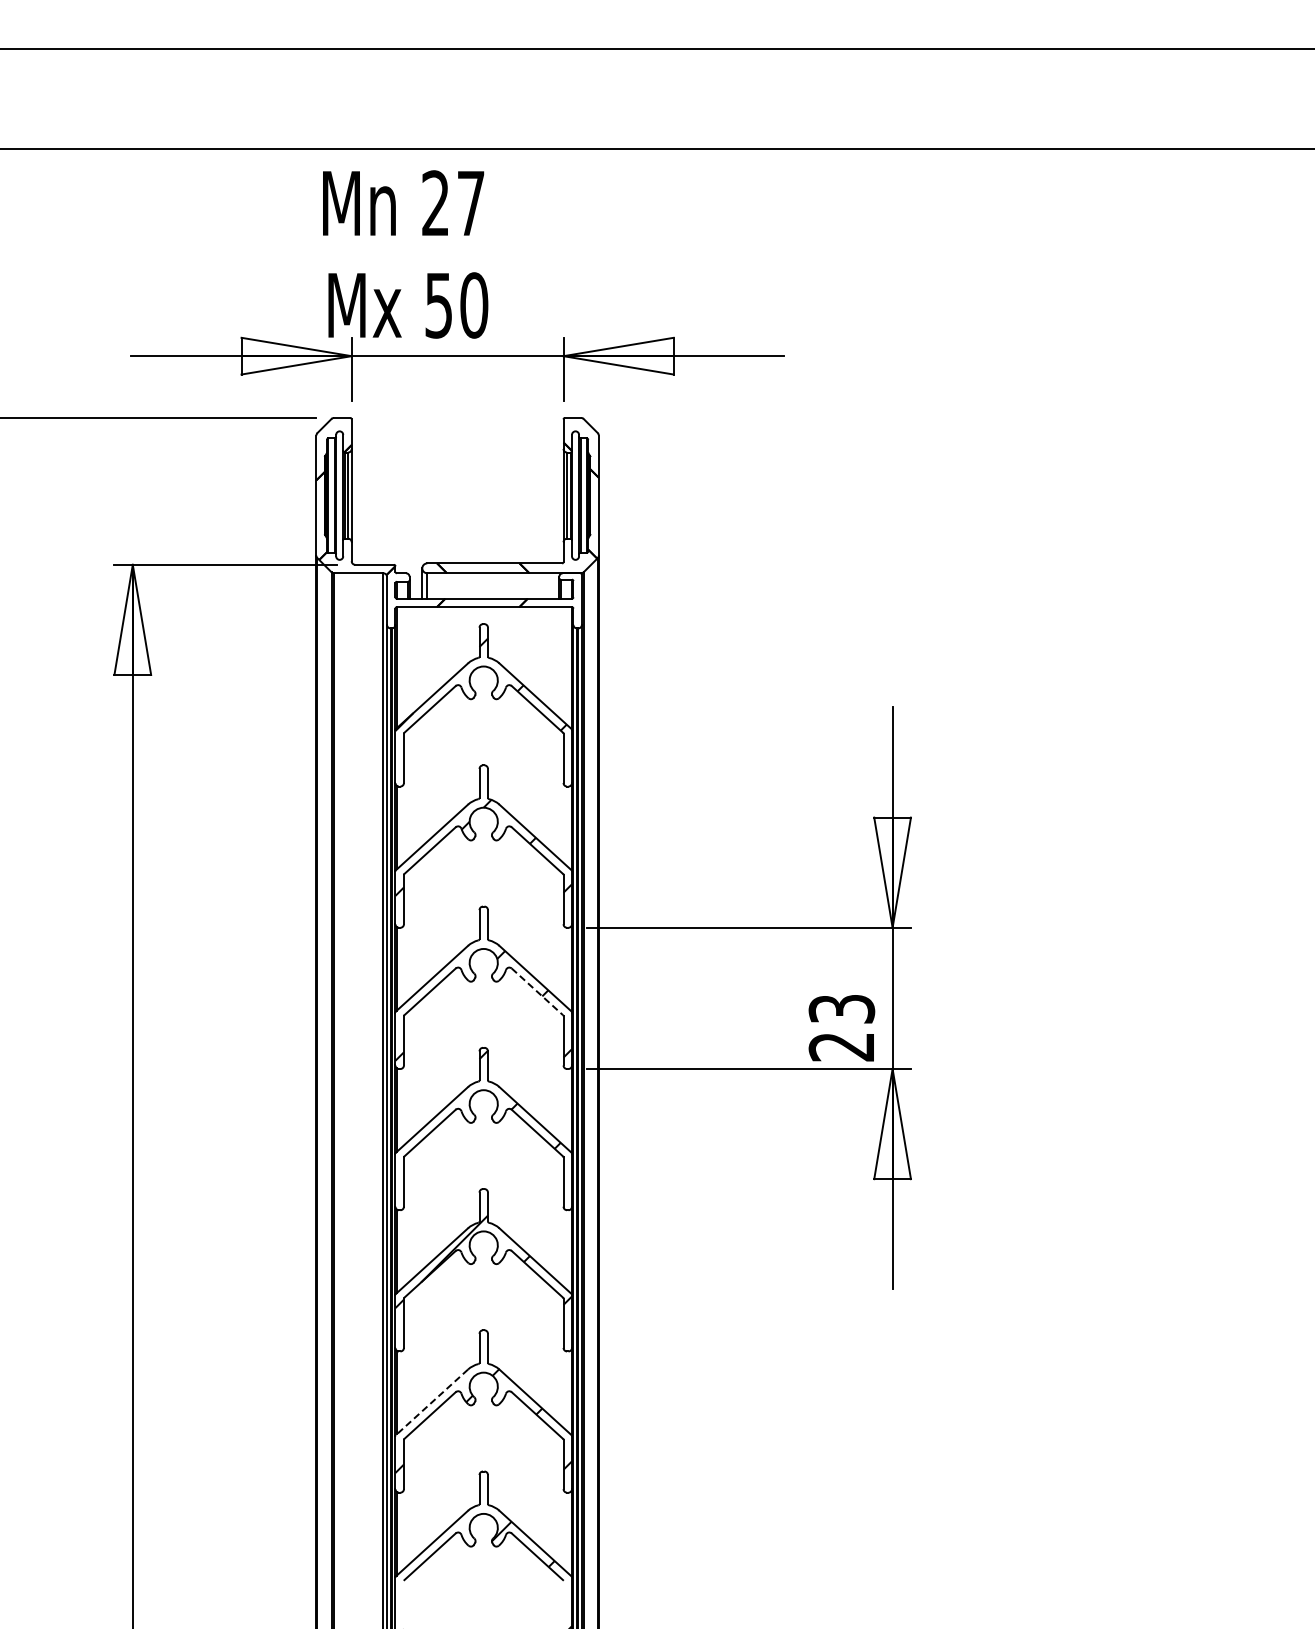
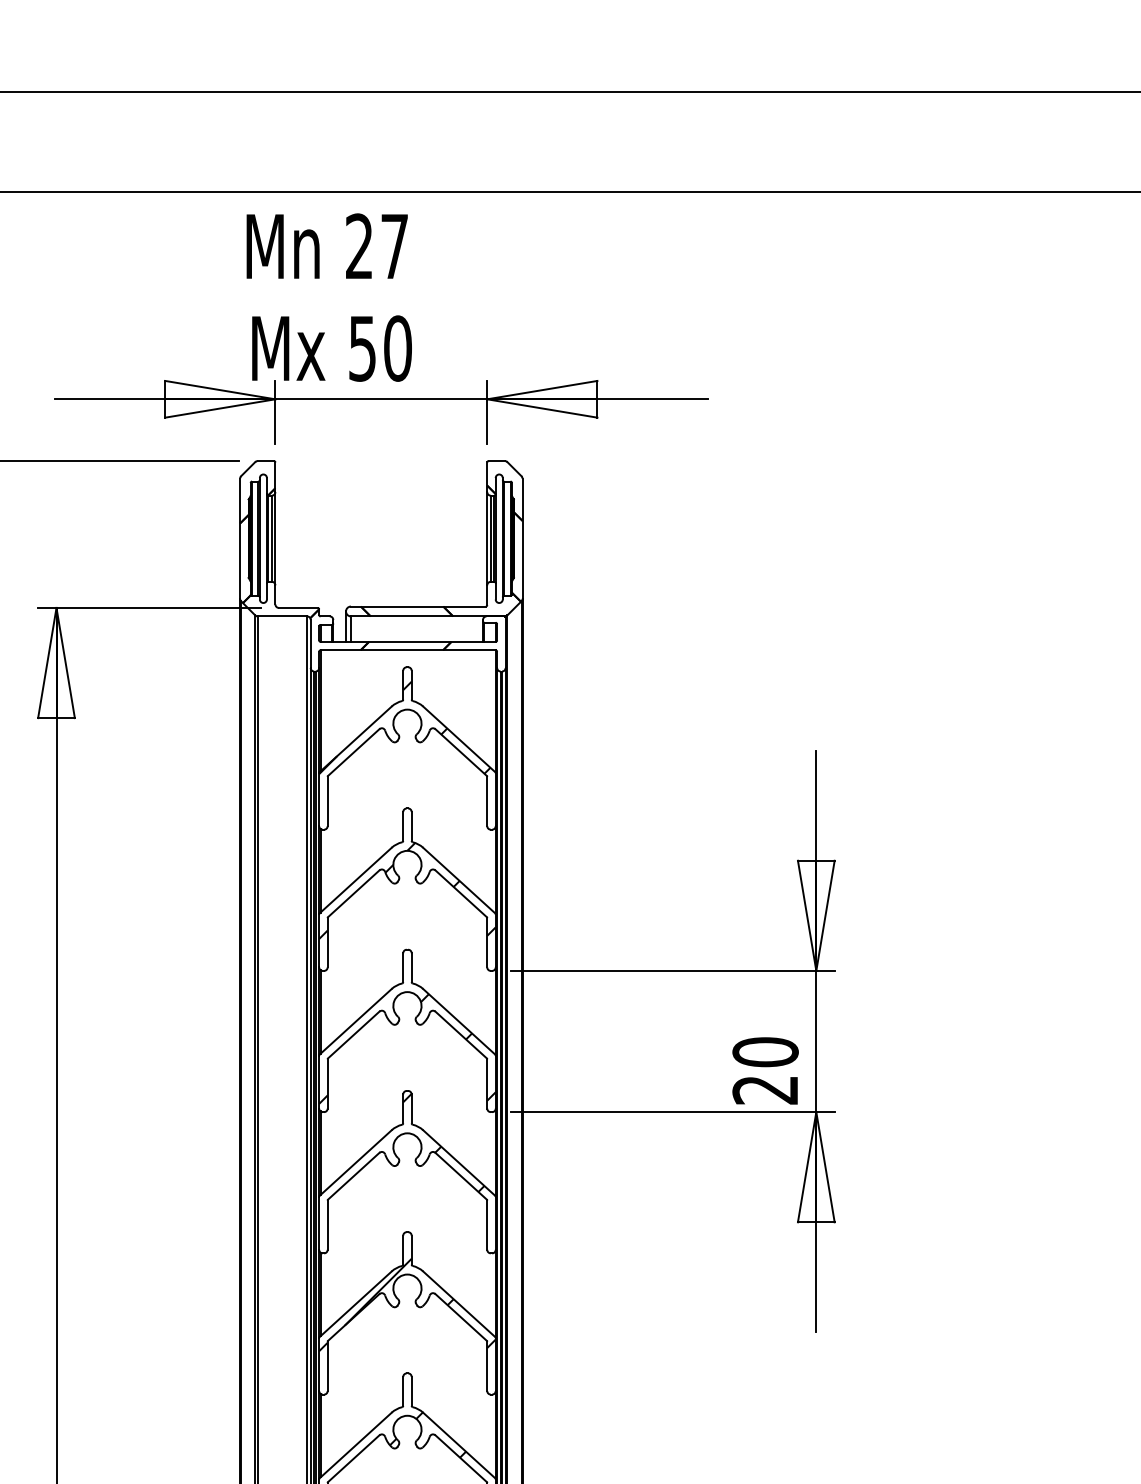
line: (537, 991) -> (461, 1034), dashed -> solid
text: (841, 1008) -> (765, 1051), 23 -> 20
line: (432, 1402) -> (356, 1445), dashed -> solid

